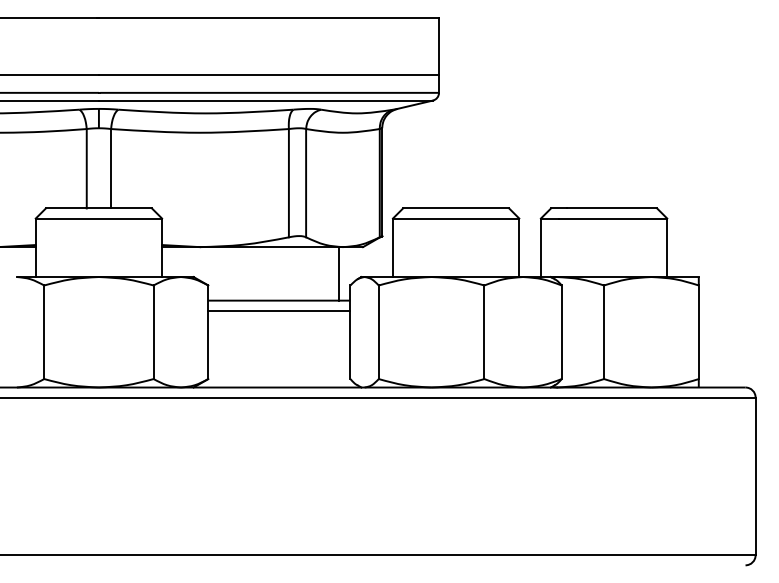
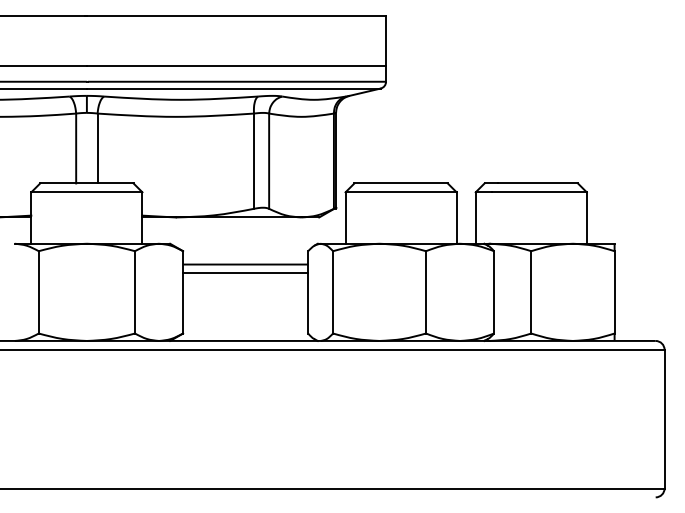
line: (338, 273) -> (297, 240), removed

